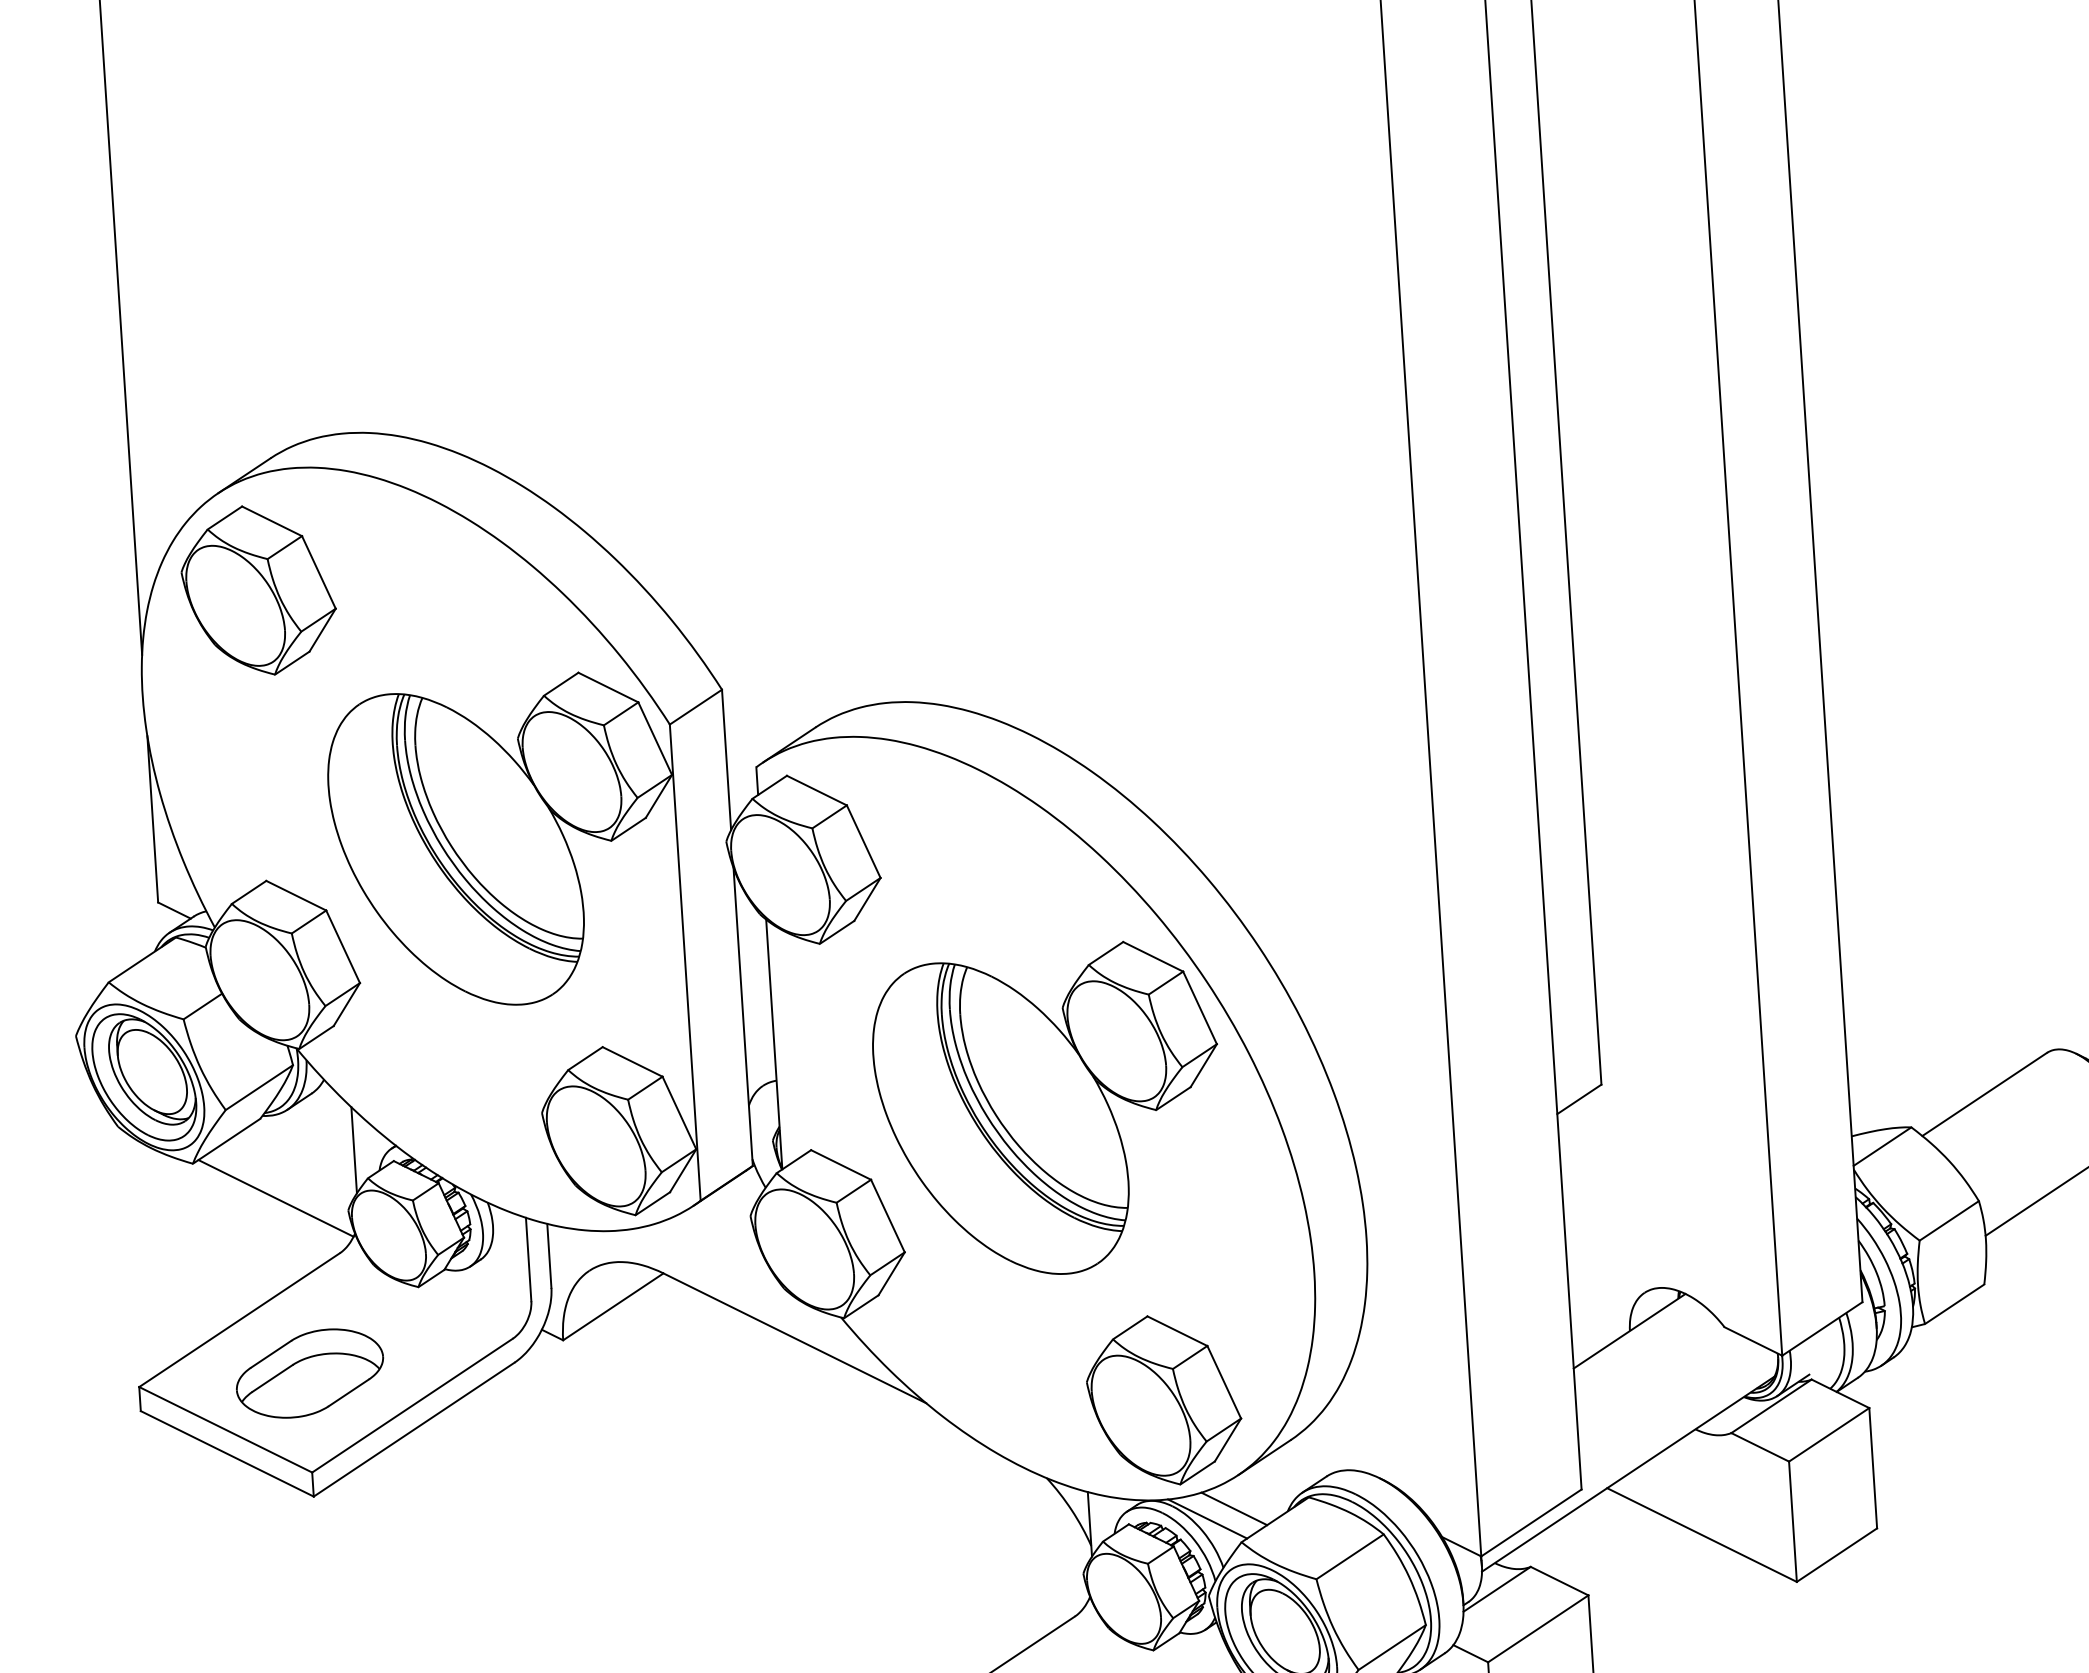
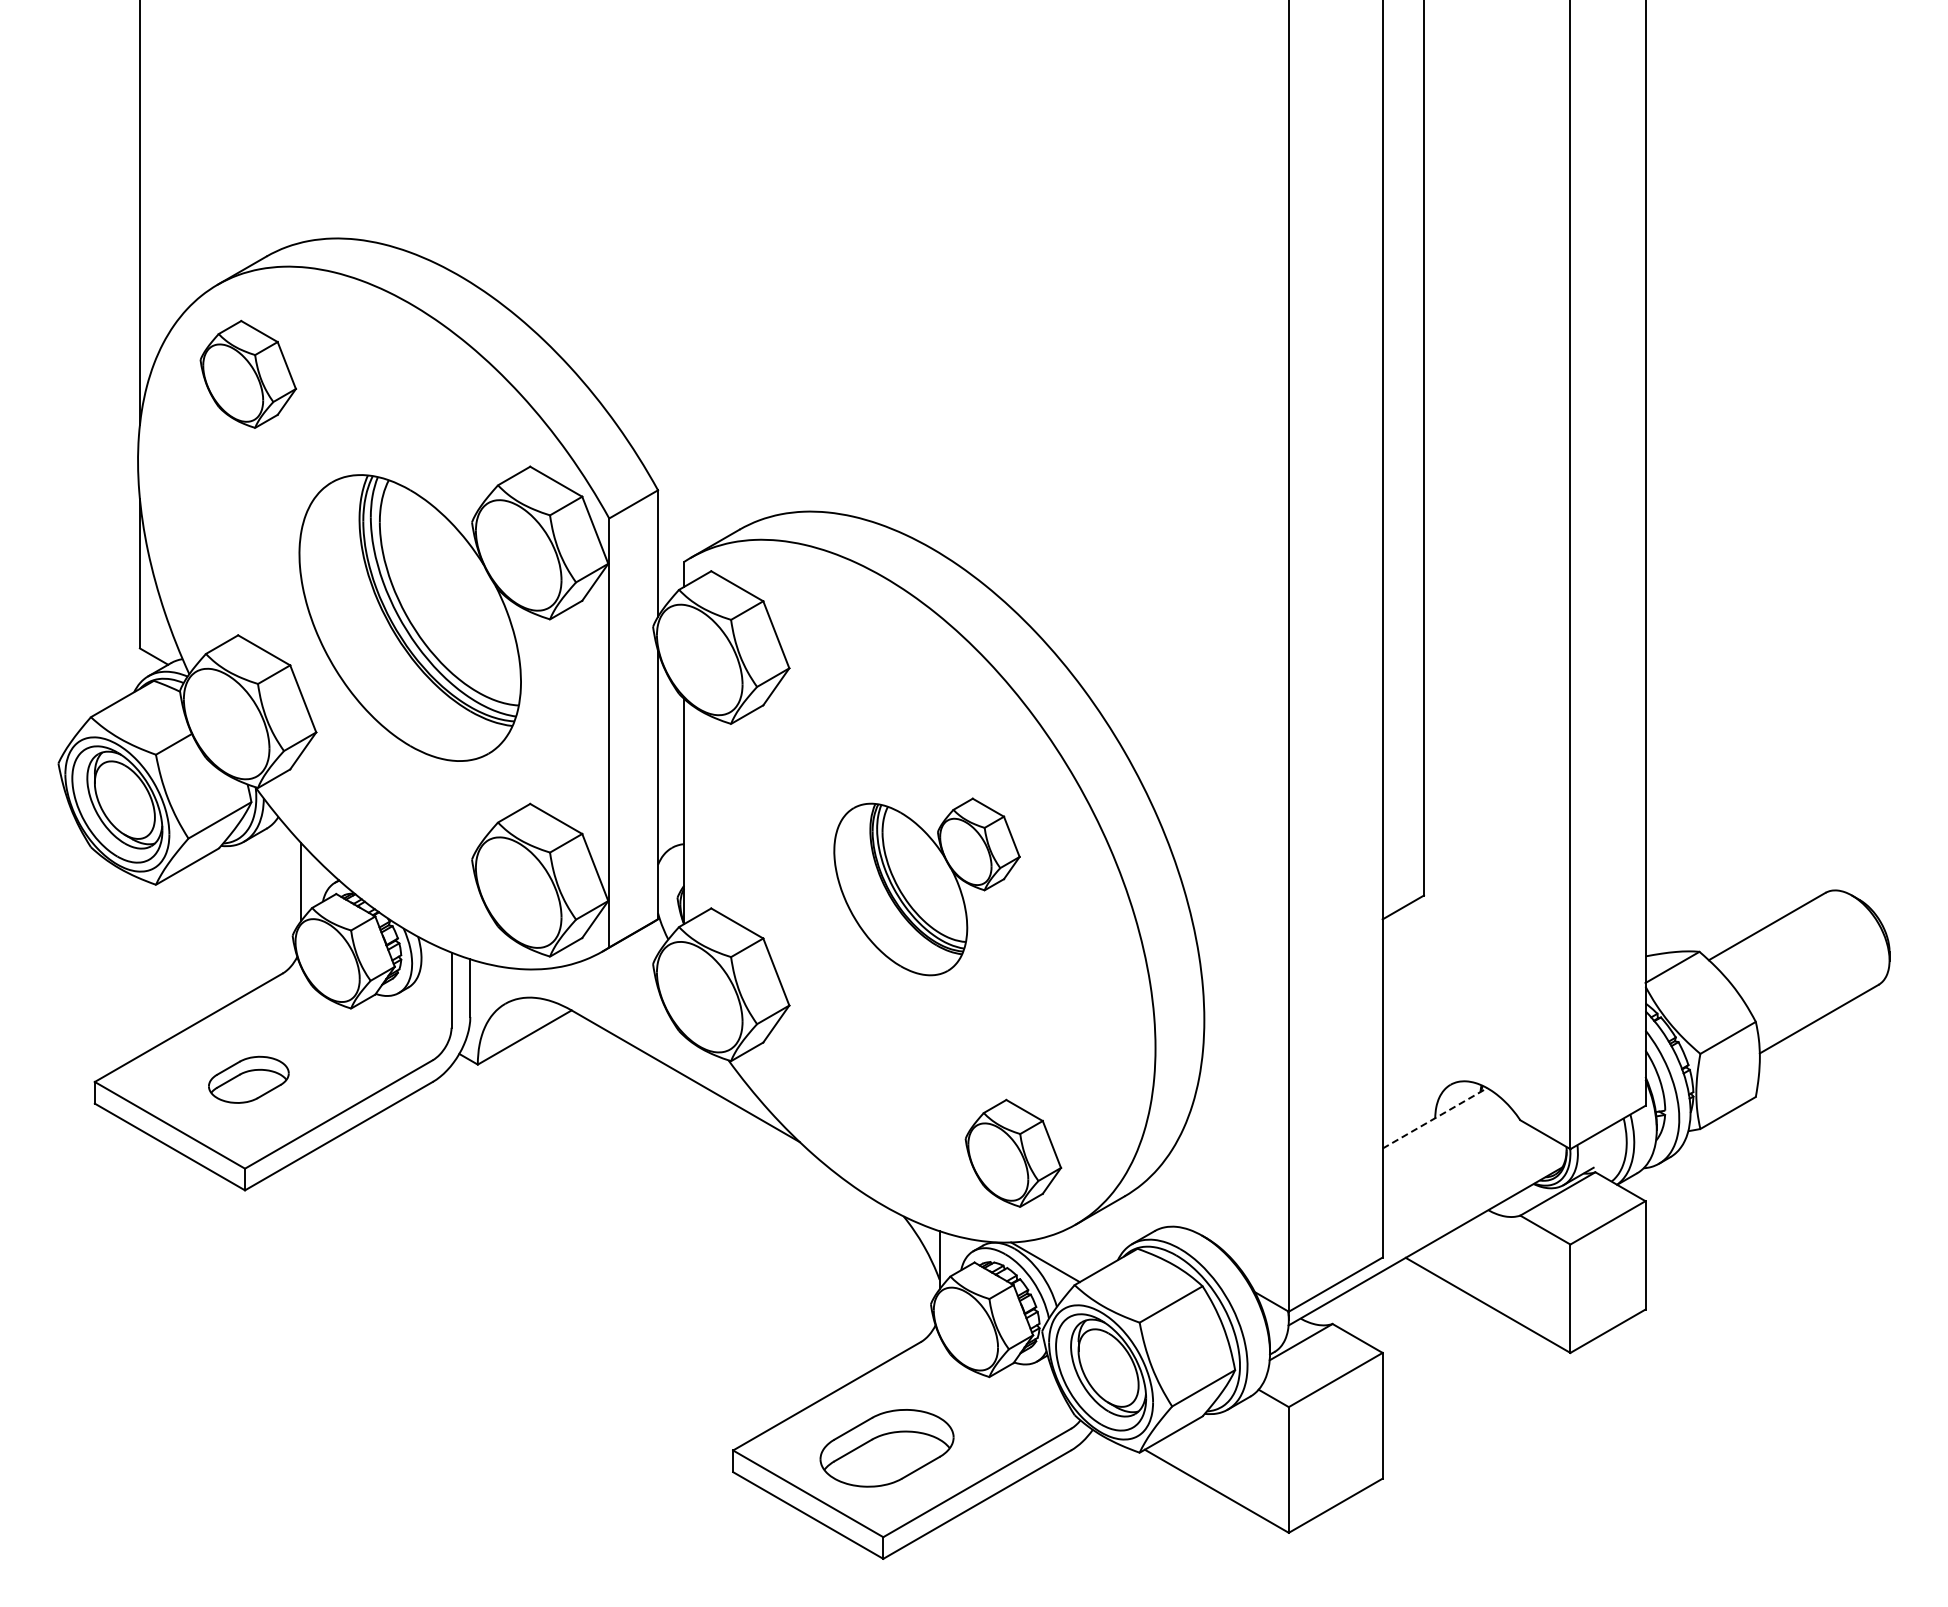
part: (259, 590) -> (248, 374), size x0.7
part: (1048, 1110) -> (926, 886), size x0.6
line: (276, 1198) -> (228, 920), removed
line: (1630, 1331) -> (1435, 1118), solid -> dashed
part: (309, 1373) -> (248, 1079), size x0.6
part: (1164, 1400) -> (1013, 1153), size x0.7
line: (1233, 1508) -> (1069, 1254), removed

